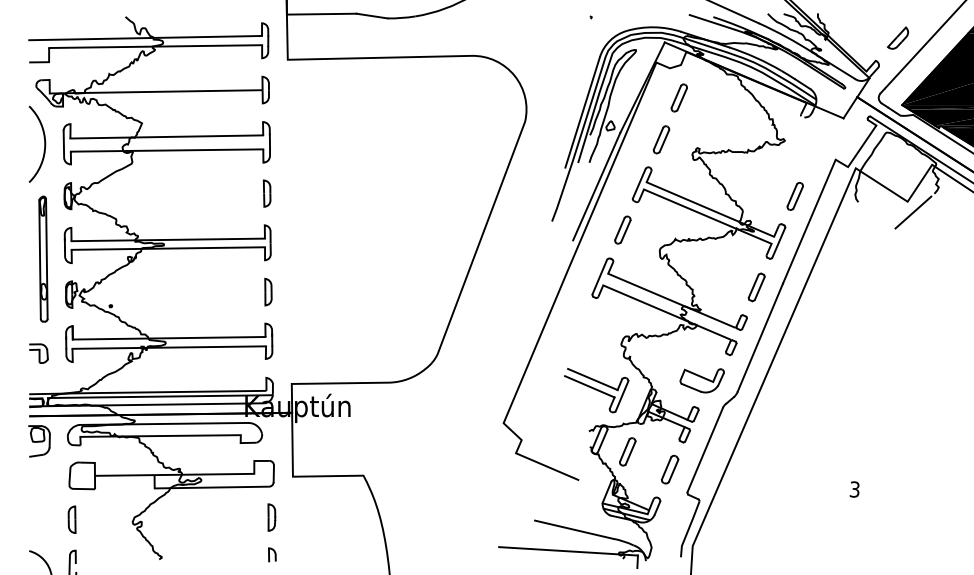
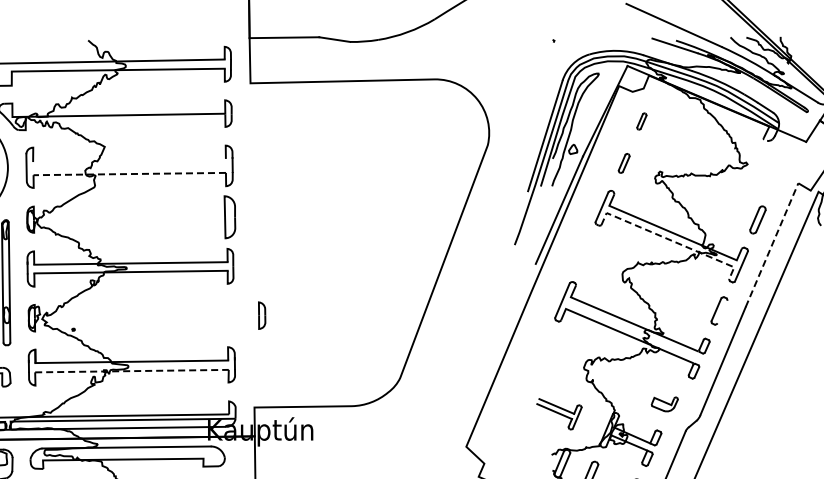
part: (678, 97) -> (641, 121), size x0.6
line: (166, 136) -> (129, 160), removed
part: (661, 139) -> (624, 163), size x0.7
line: (166, 150) -> (129, 174), solid -> dashed
part: (266, 193) -> (229, 217), size x1.6
line: (707, 216) -> (670, 240), solid -> dashed
line: (809, 221) -> (772, 245), solid -> dashed
part: (622, 229) -> (585, 253), removed
line: (759, 288) -> (722, 312), removed
part: (268, 291) -> (262, 315), moved
line: (169, 347) -> (132, 371), solid -> dashed
part: (701, 380) -> (664, 404), size x0.6
part: (596, 390) -> (559, 414), size x0.7

